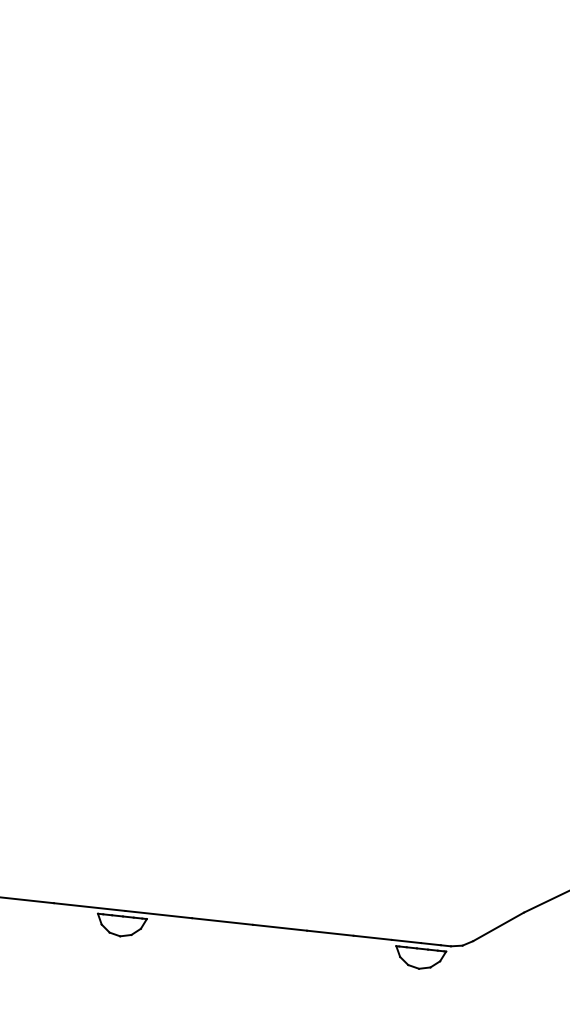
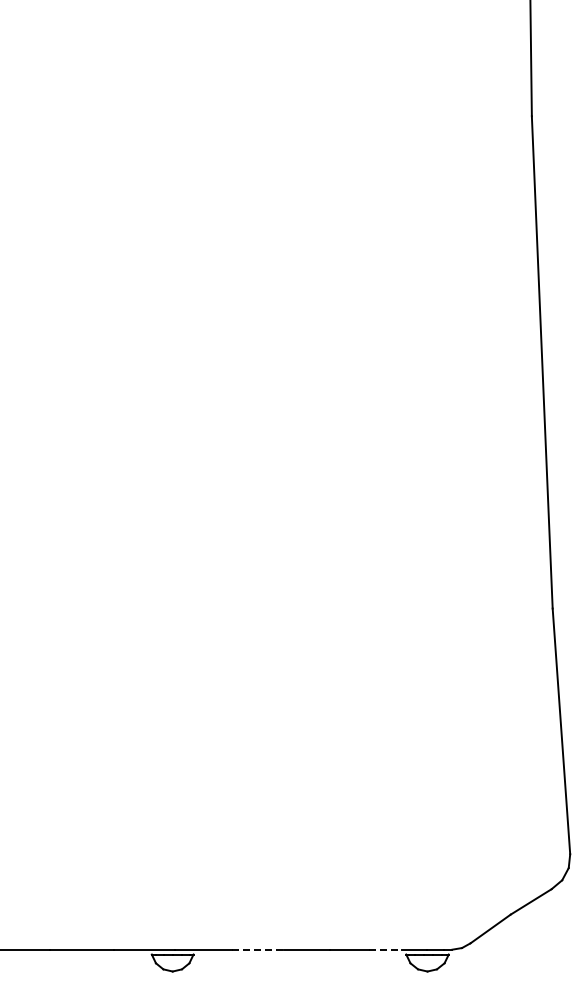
line: (222, 921) -> (257, 949), solid -> dashed
line: (373, 937) -> (386, 949), solid -> dashed

